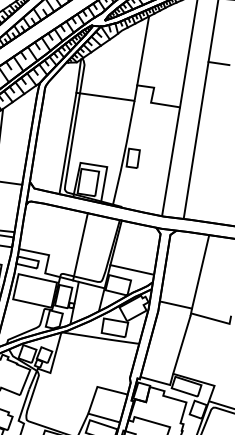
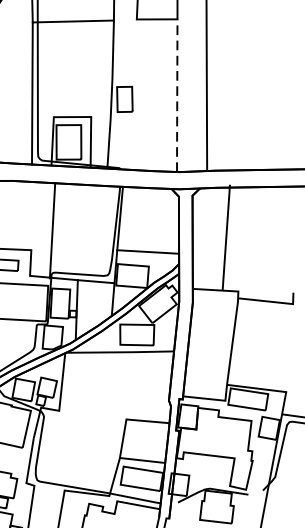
line: (171, 162) -> (178, 96), solid -> dashed
line: (80, 246) -> (52, 230), moved
line: (200, 271) -> (226, 237), moved

